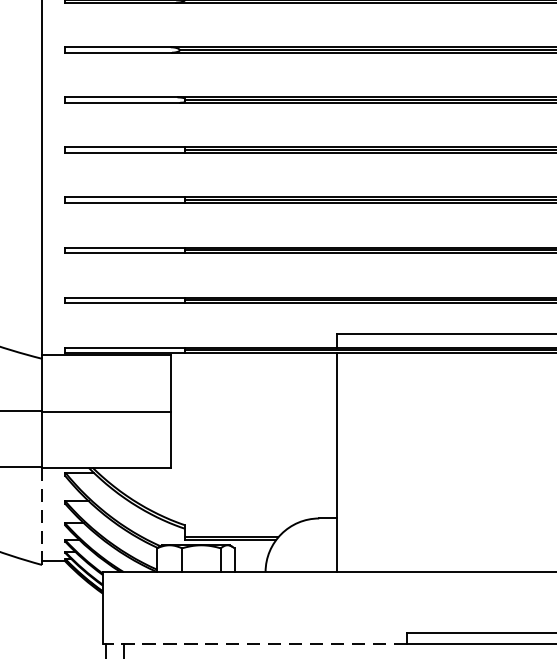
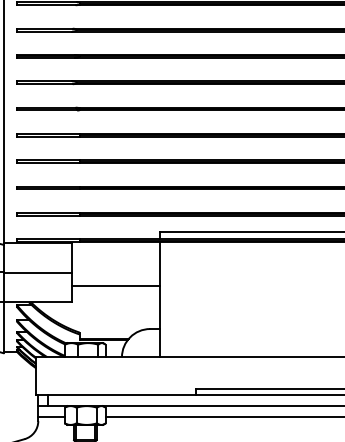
line: (253, 435) -> (115, 285), added
line: (42, 515) -> (4, 327), dashed -> solid
line: (255, 643) -> (116, 394), dashed -> solid

